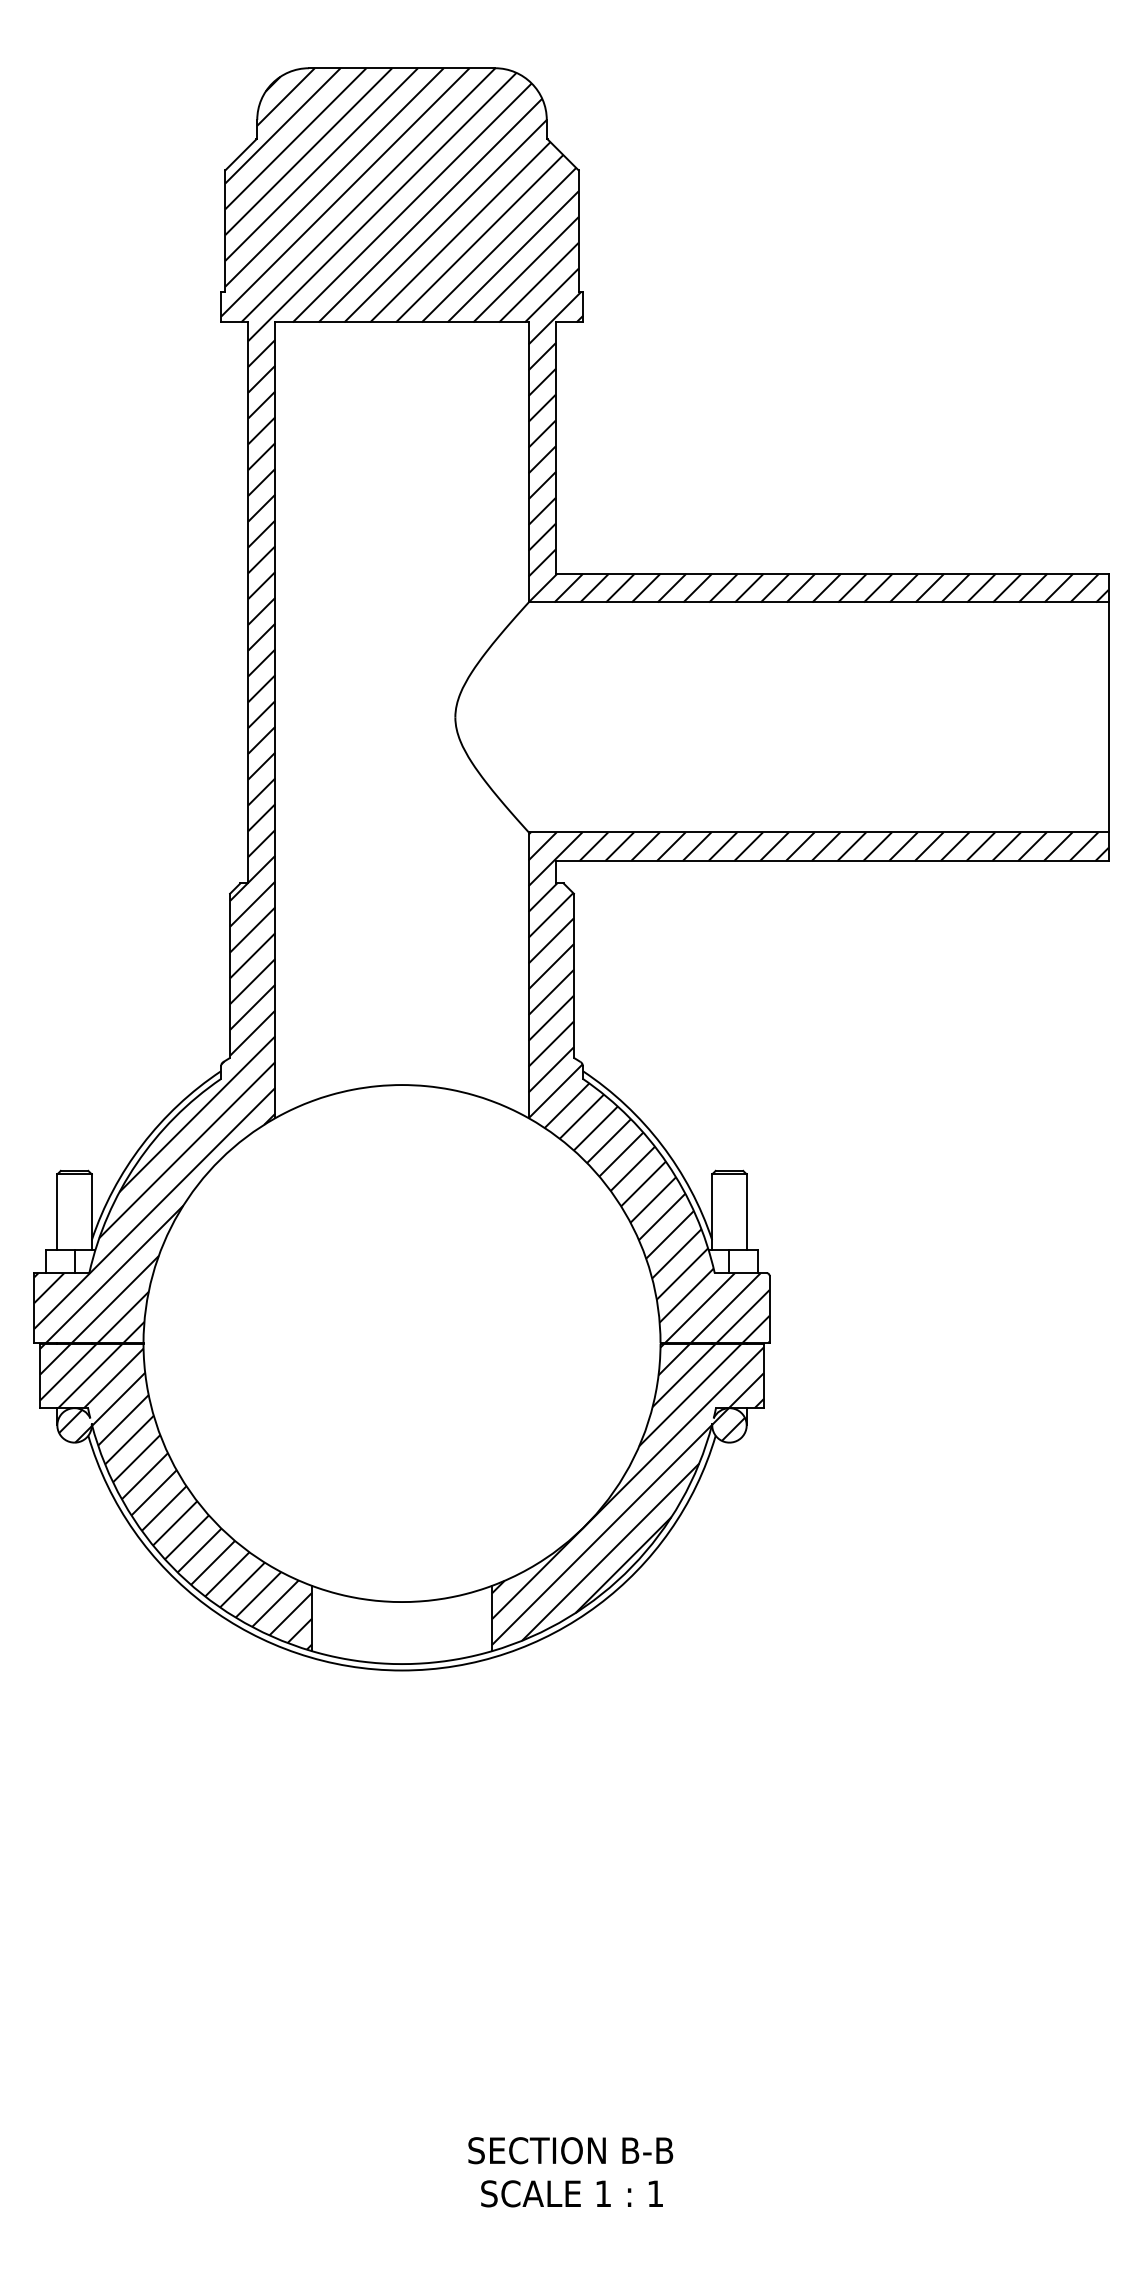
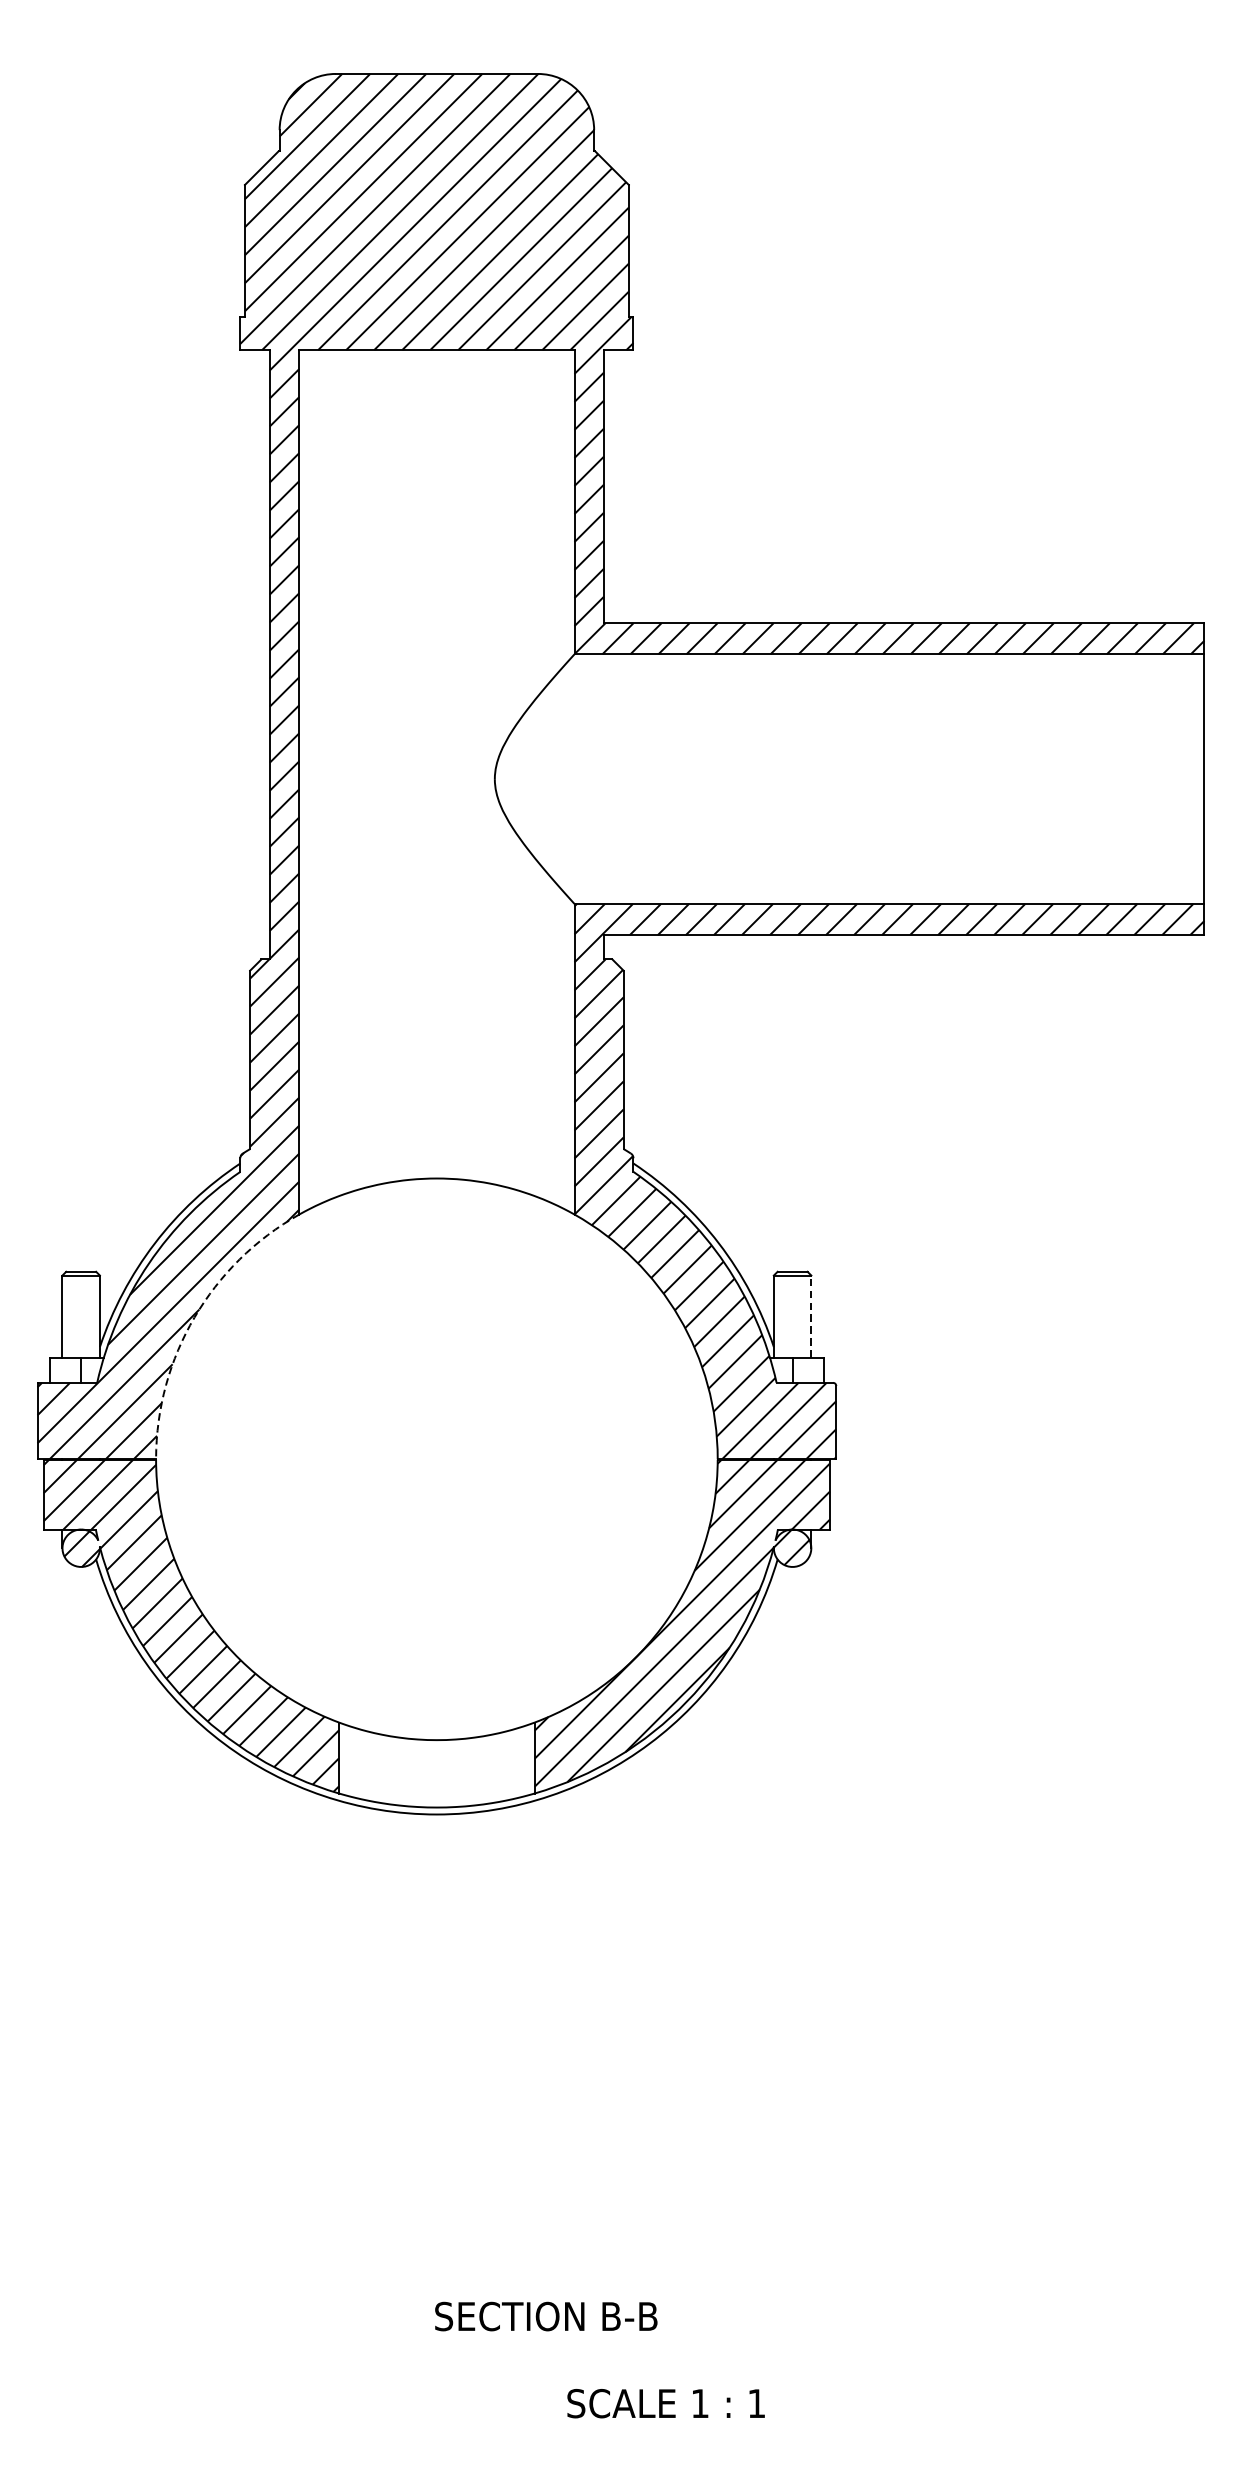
arc: (178, 1212) -> (194, 1316), solid -> dashed
line: (746, 1212) -> (811, 1316), solid -> dashed
text: (570, 2150) -> (546, 2316), moved
text: (571, 2193) -> (665, 2403), moved

